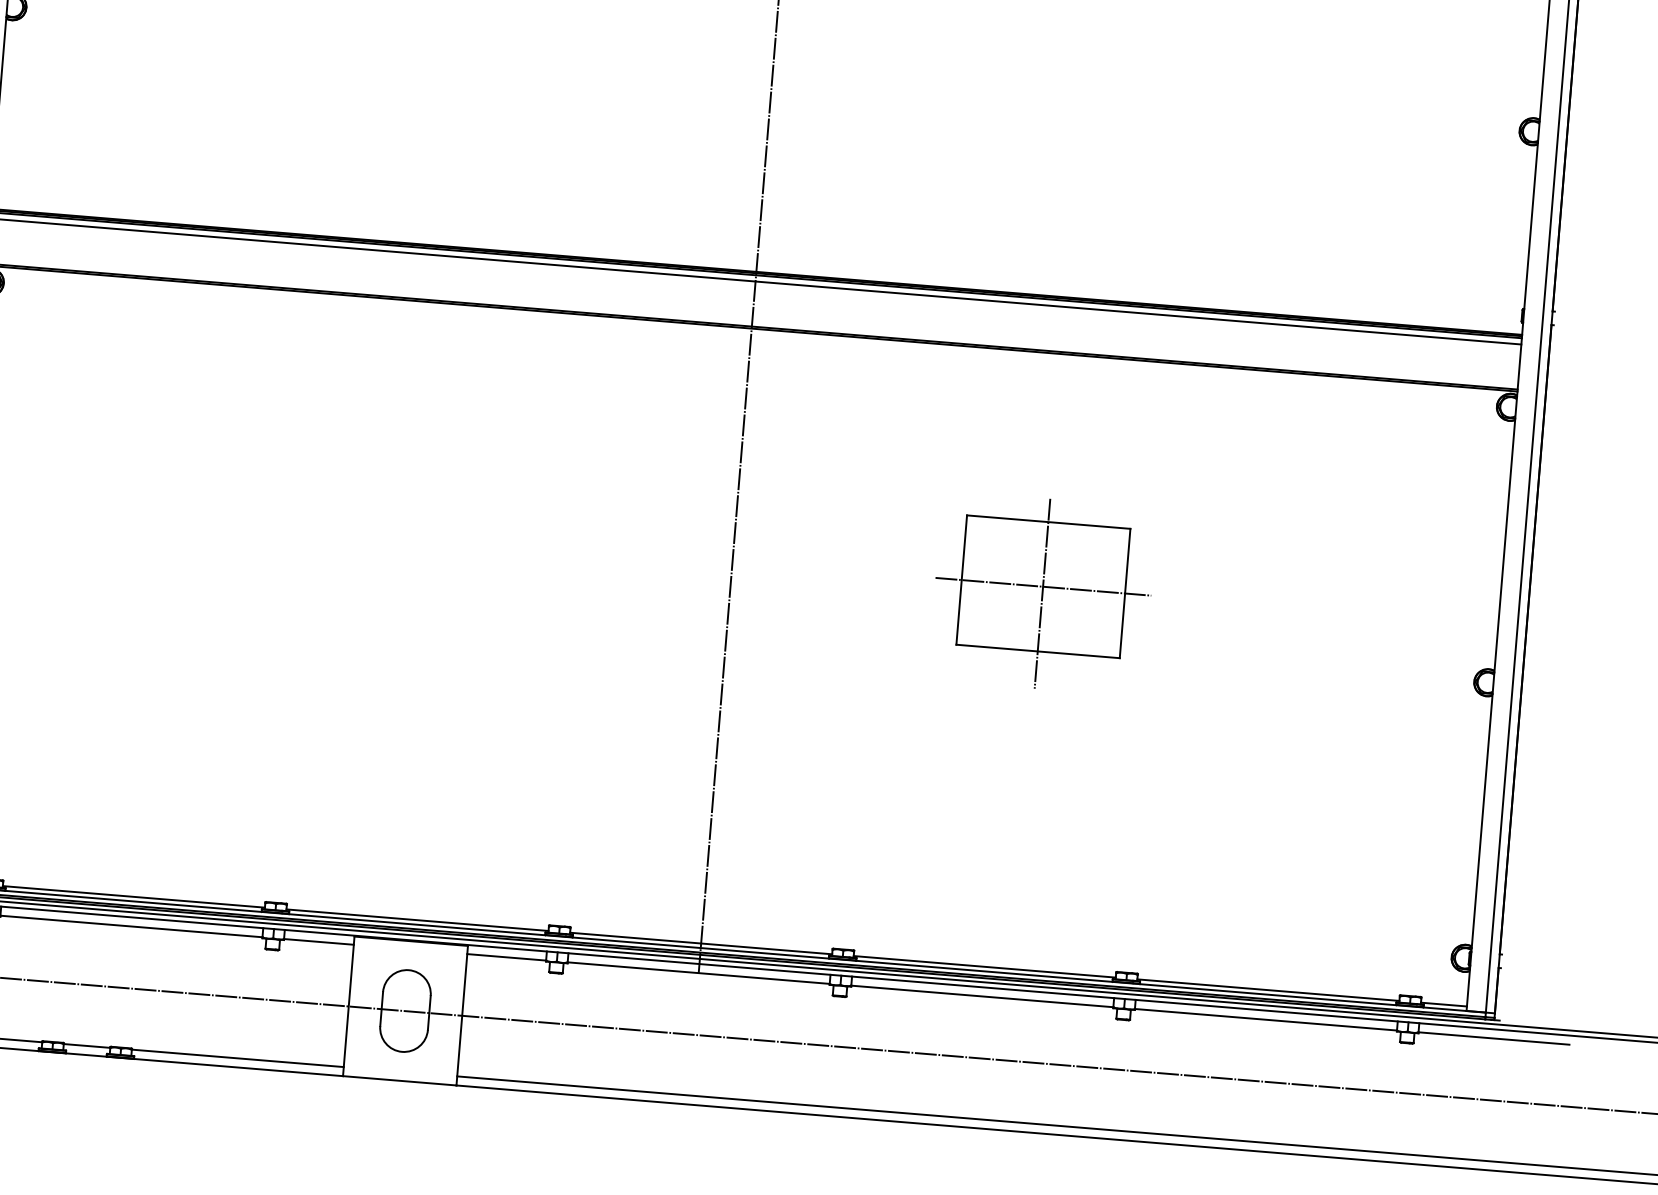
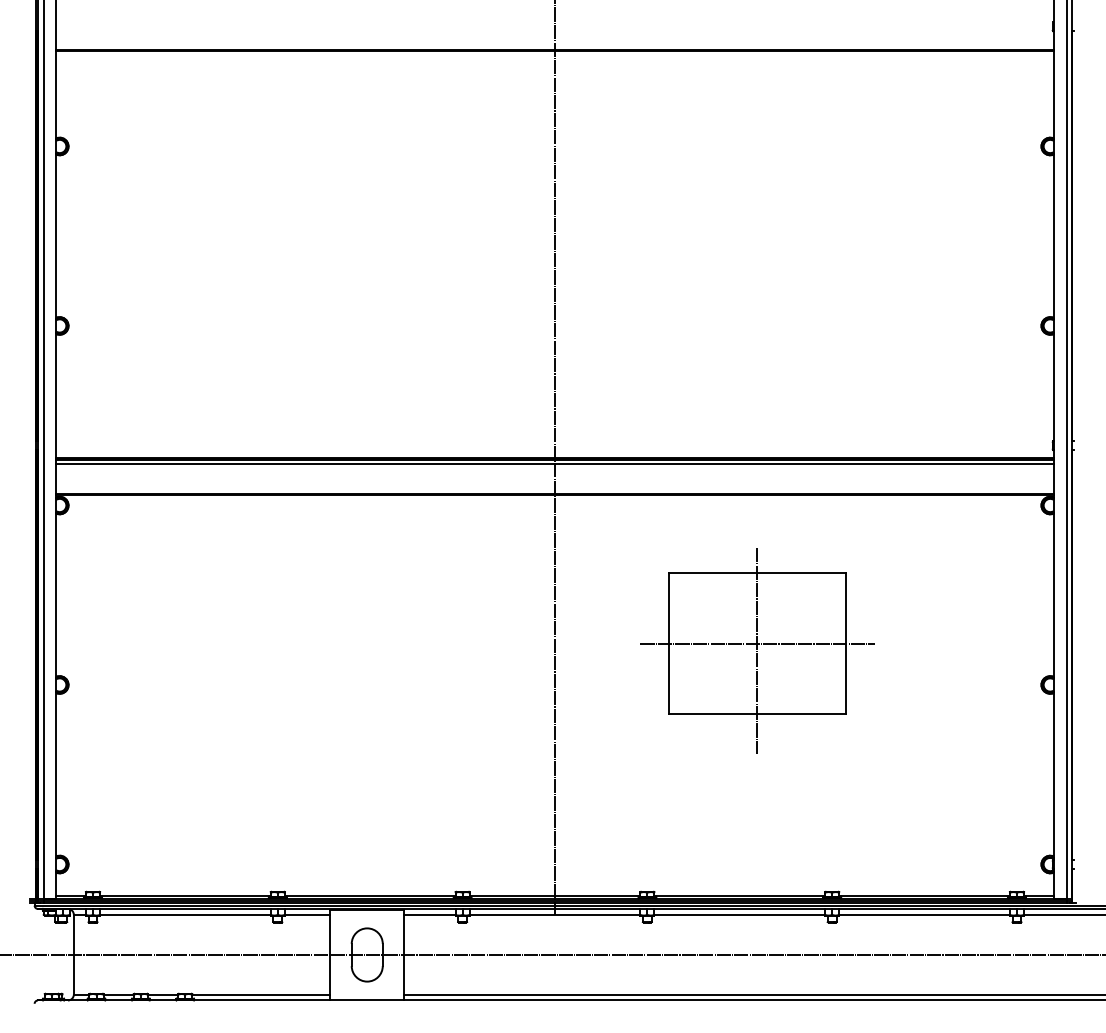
part: (1042, 592) -> (757, 650), size x1.67

